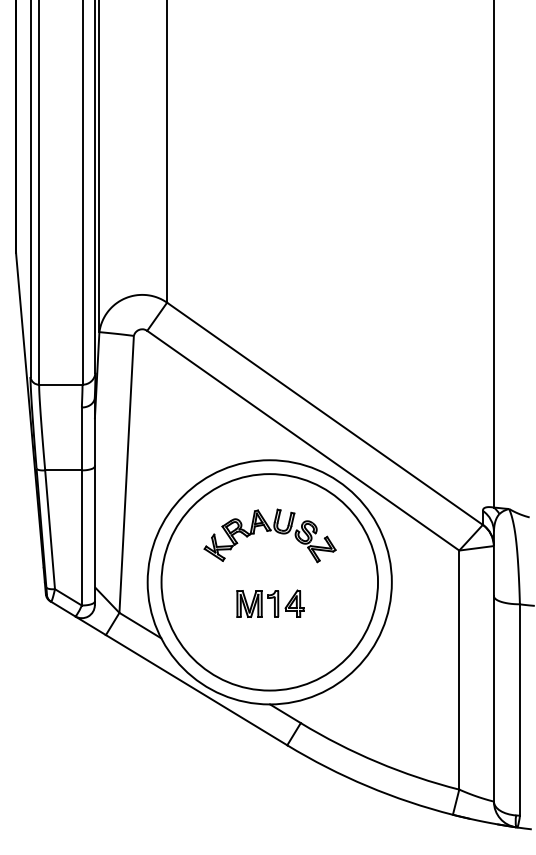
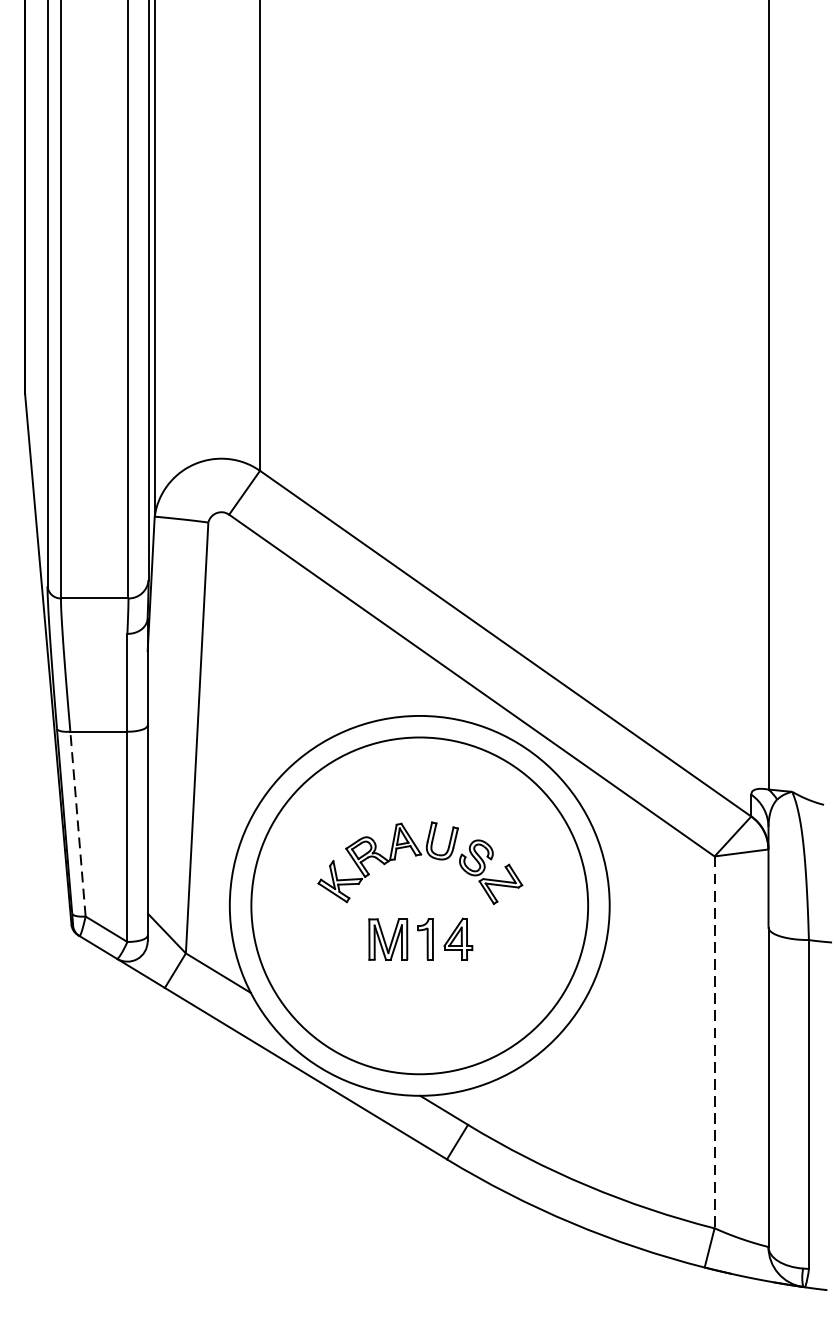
line: (50, 529) -> (78, 823), solid -> dashed
part: (269, 535) -> (419, 862), moved
line: (459, 670) -> (714, 1043), solid -> dashed

